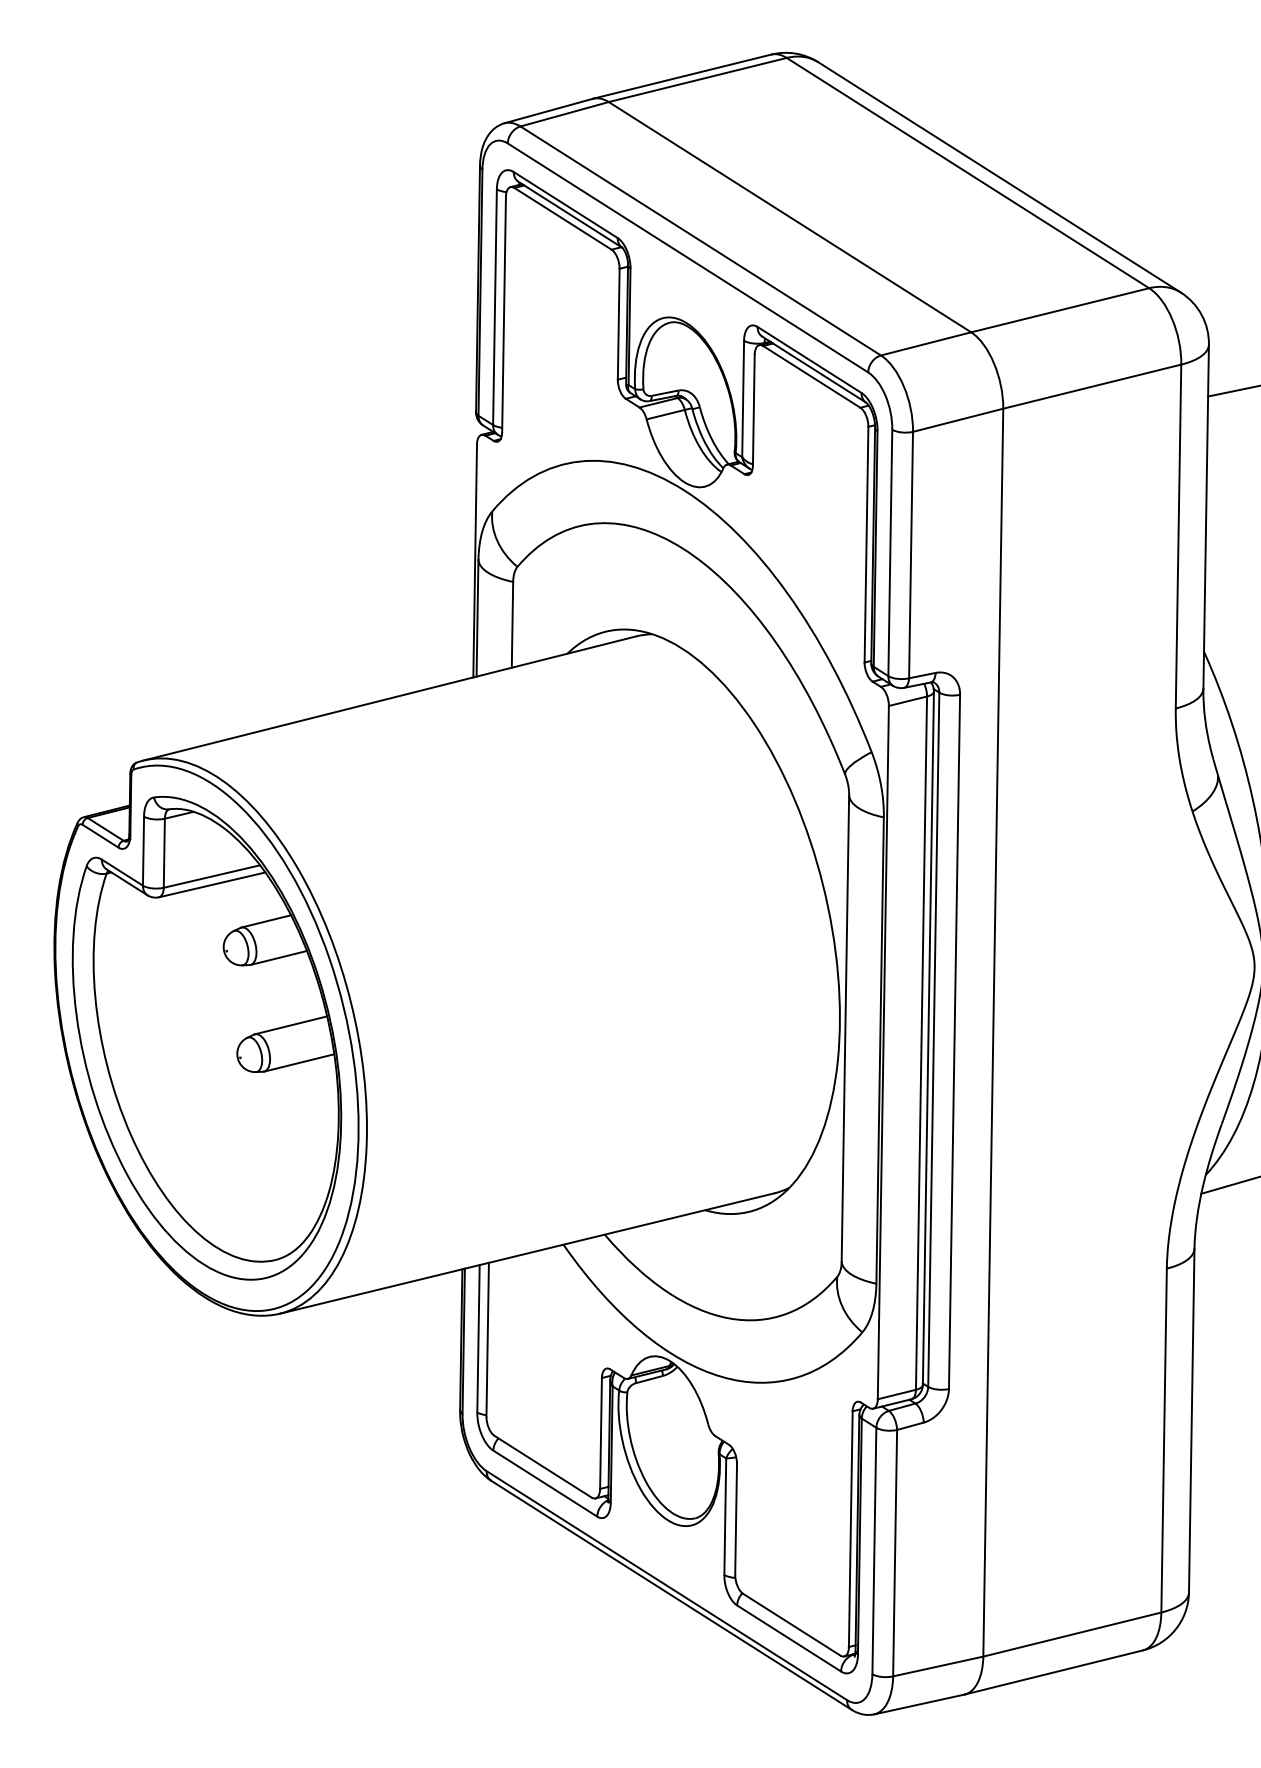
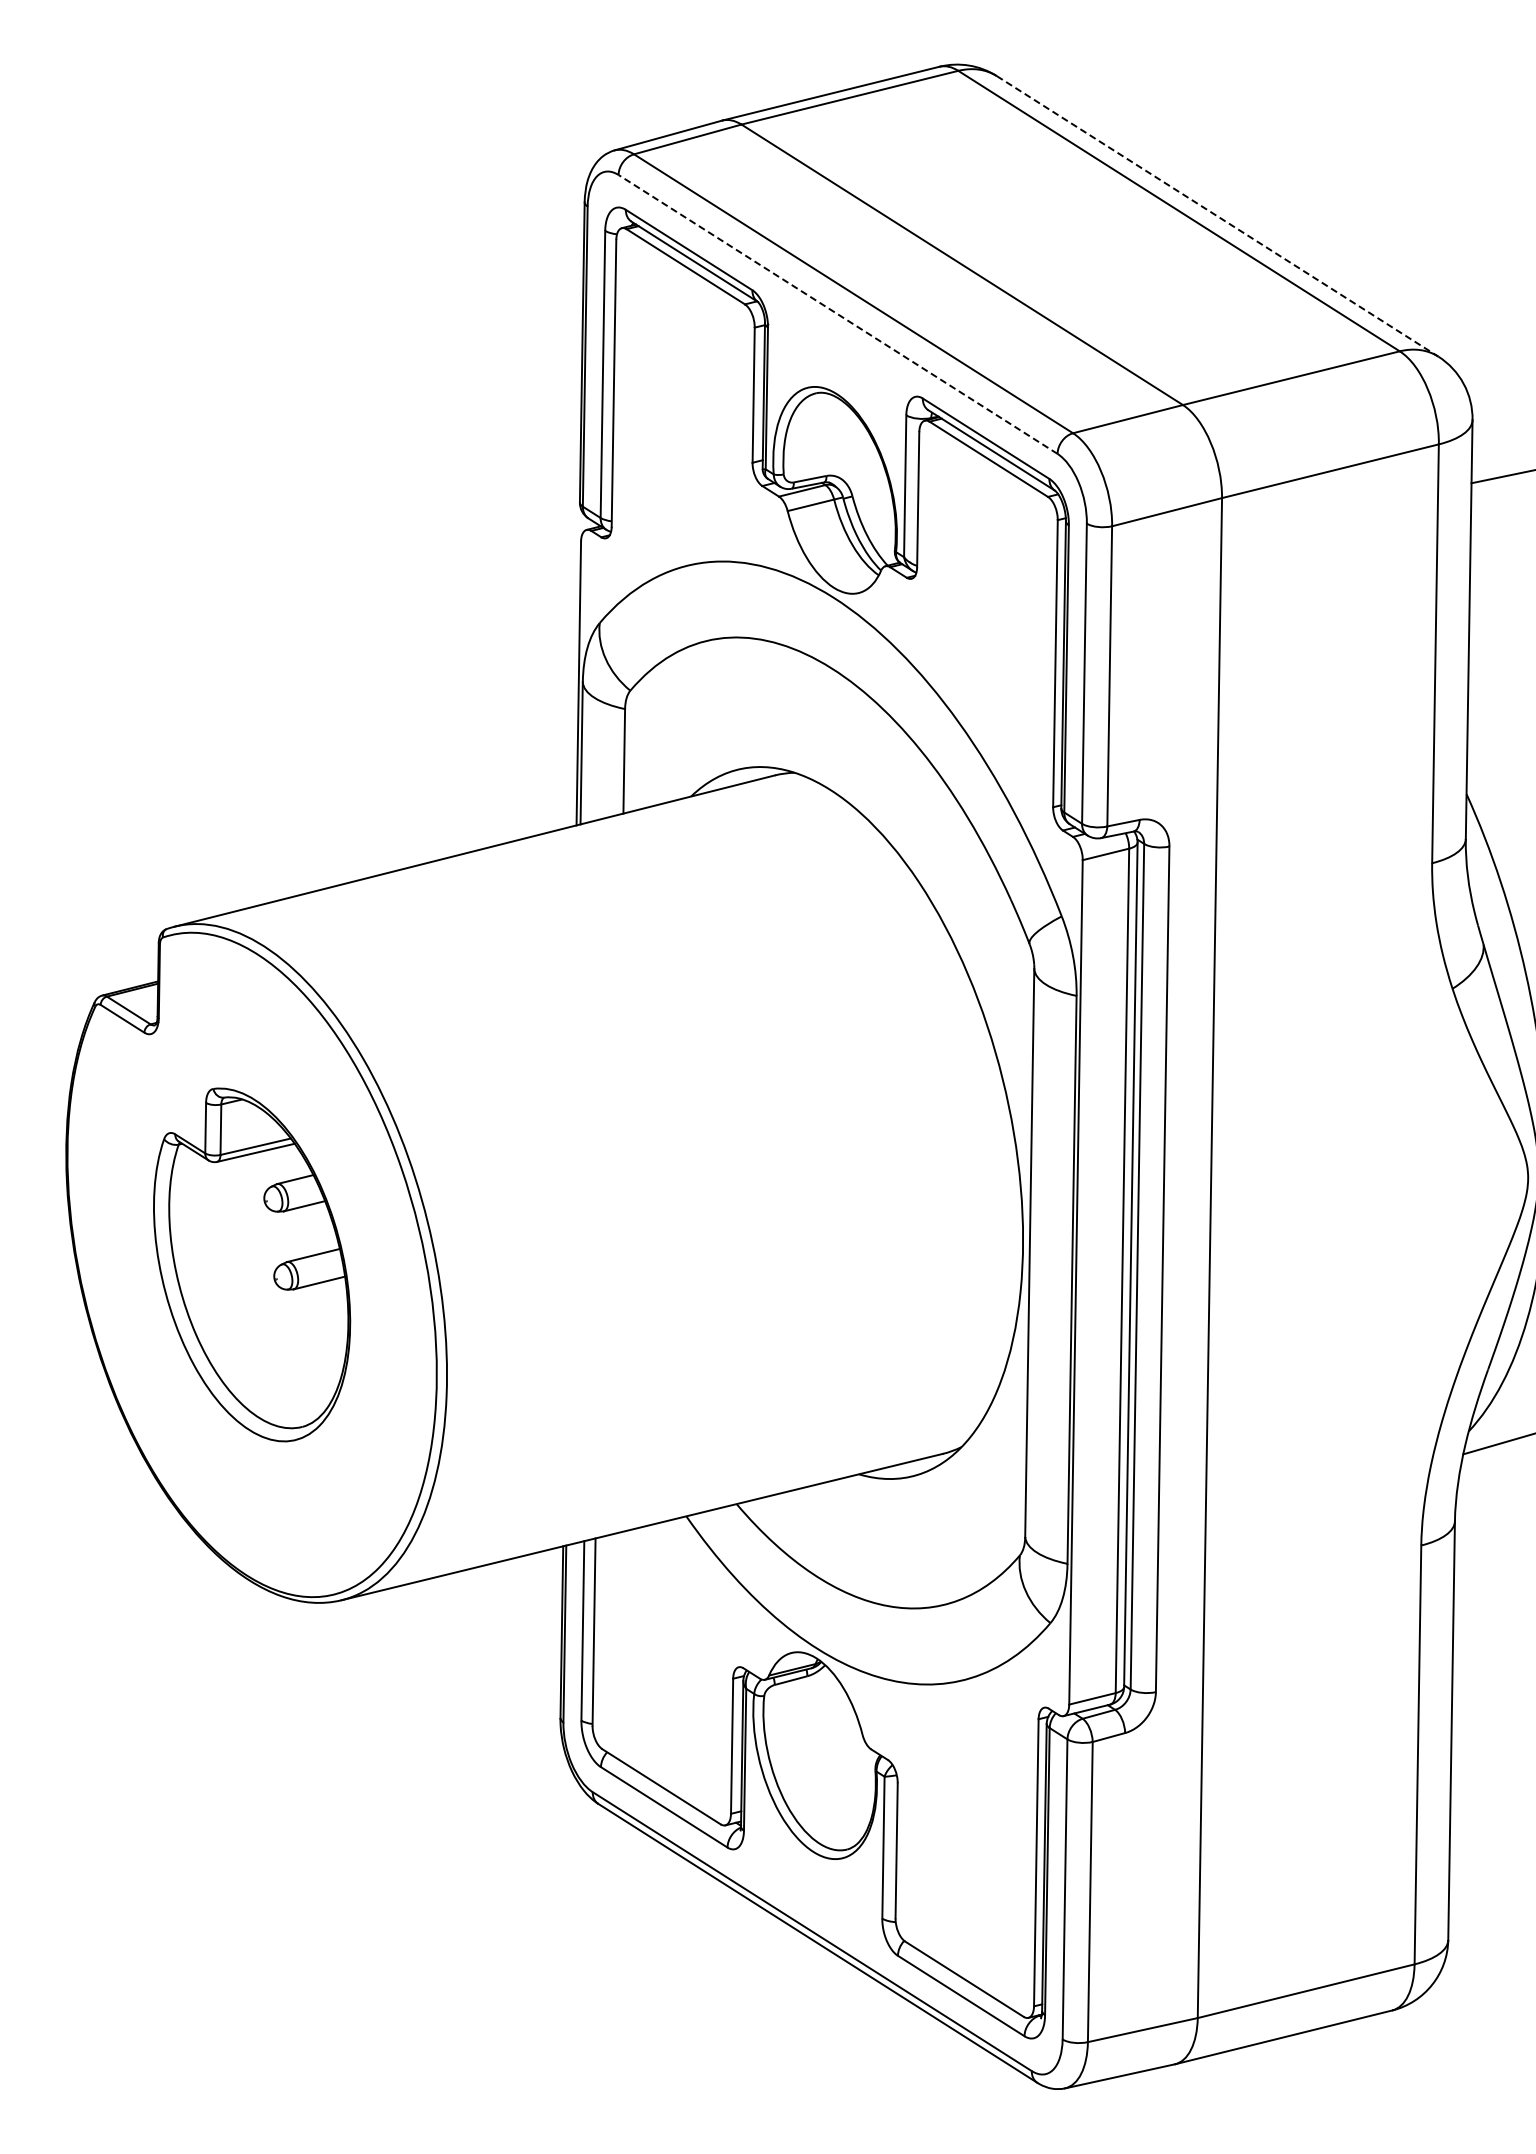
line: (999, 177) -> (1217, 216), solid -> dashed
line: (687, 257) -> (837, 314), solid -> dashed
part: (206, 1037) -> (251, 1264), size x0.6

